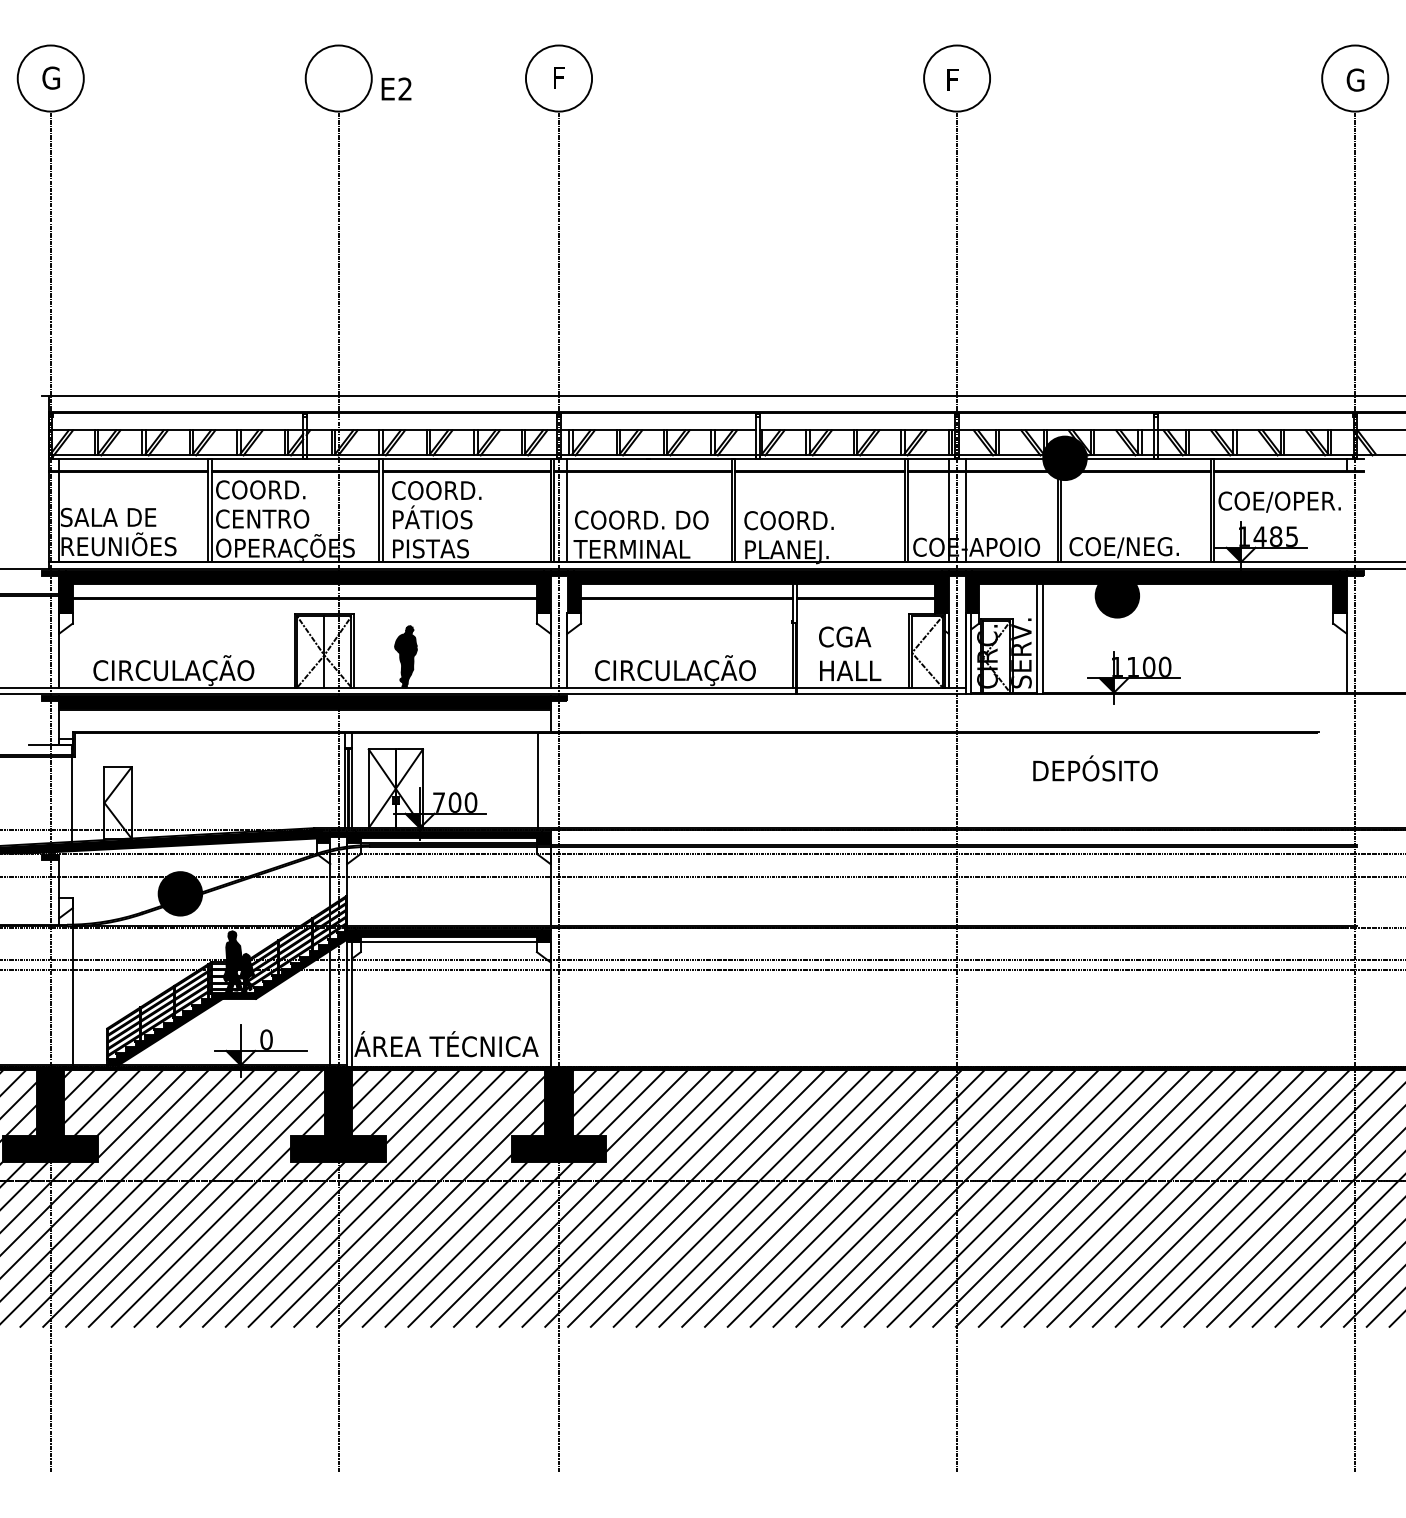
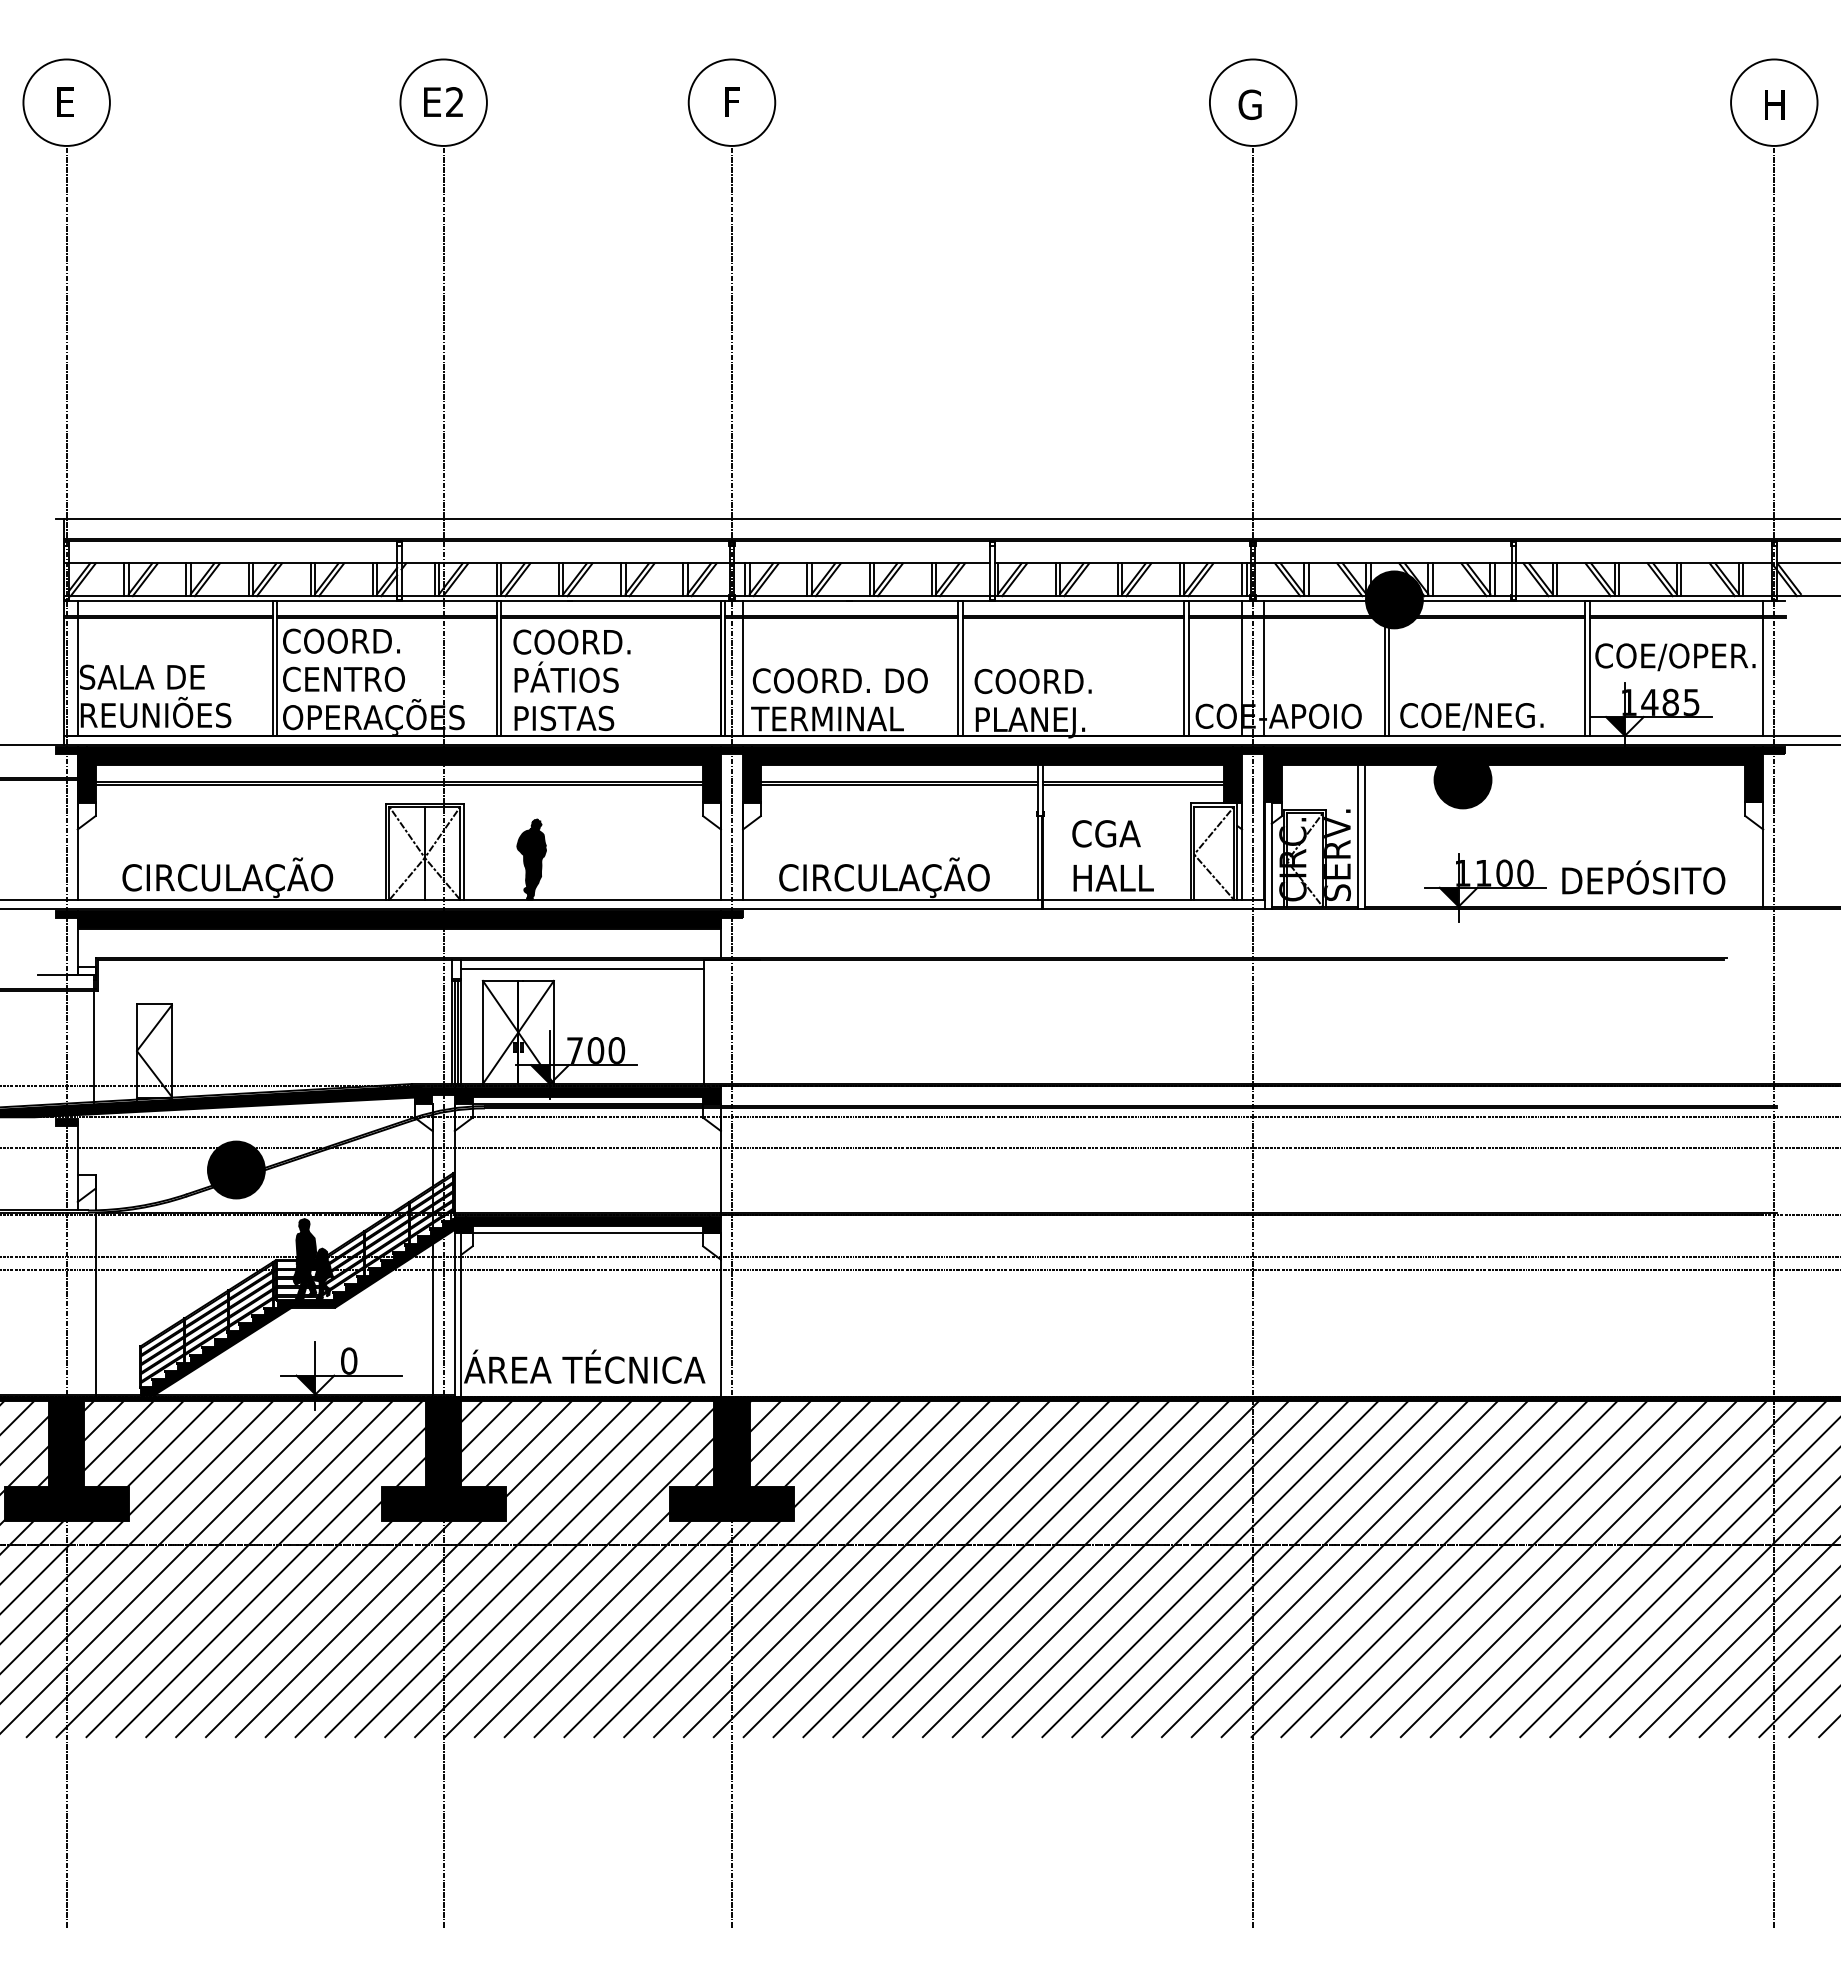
text: (50, 77) -> (66, 101), G -> E
text: (954, 79) -> (1249, 103), F -> G
text: (1355, 79) -> (1774, 103), G -> H
text: (396, 88) -> (443, 101), moved
line: (1346, 517) -> (1762, 677), added
line: (444, 740) -> (582, 969), added
text: (1095, 768) -> (1643, 877), moved

